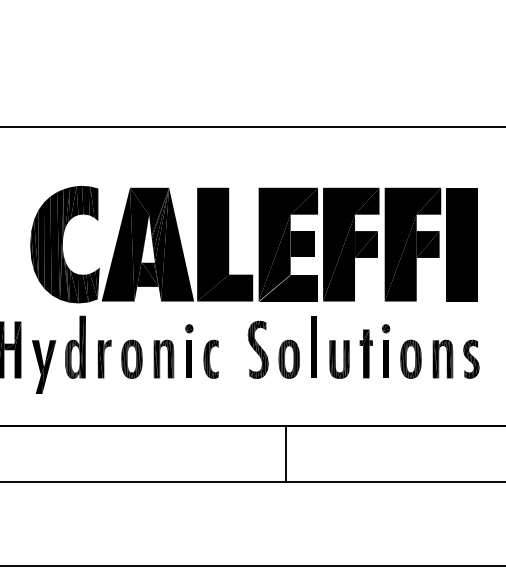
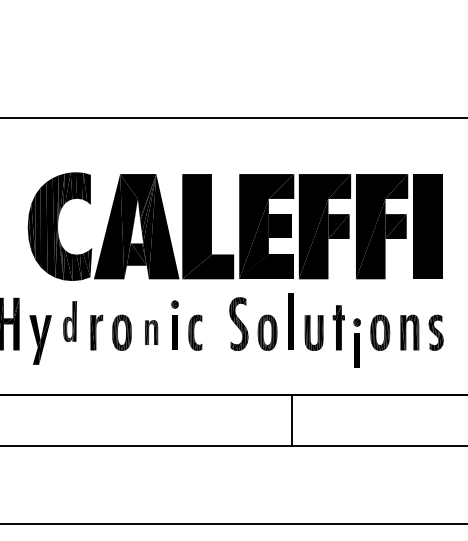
part: (75, 347) -> (69, 321), size x0.7
part: (385, 350) -> (356, 342), moved
part: (163, 358) -> (151, 332), size x0.7
line: (285, 454) -> (291, 420), moved

